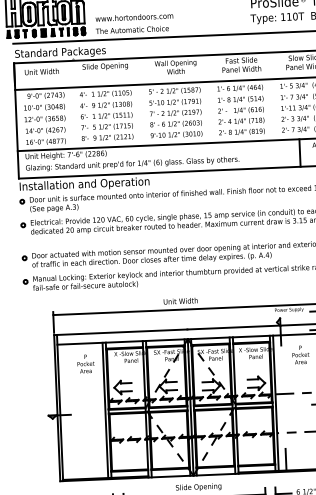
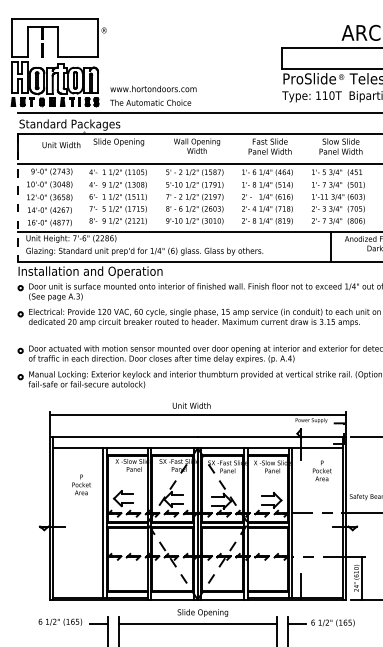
text: (41, 72) -> (61, 145), moved
line: (16, 121) -> (18, 198), solid -> dashed
text: (85, 363) -> (81, 484), moved

